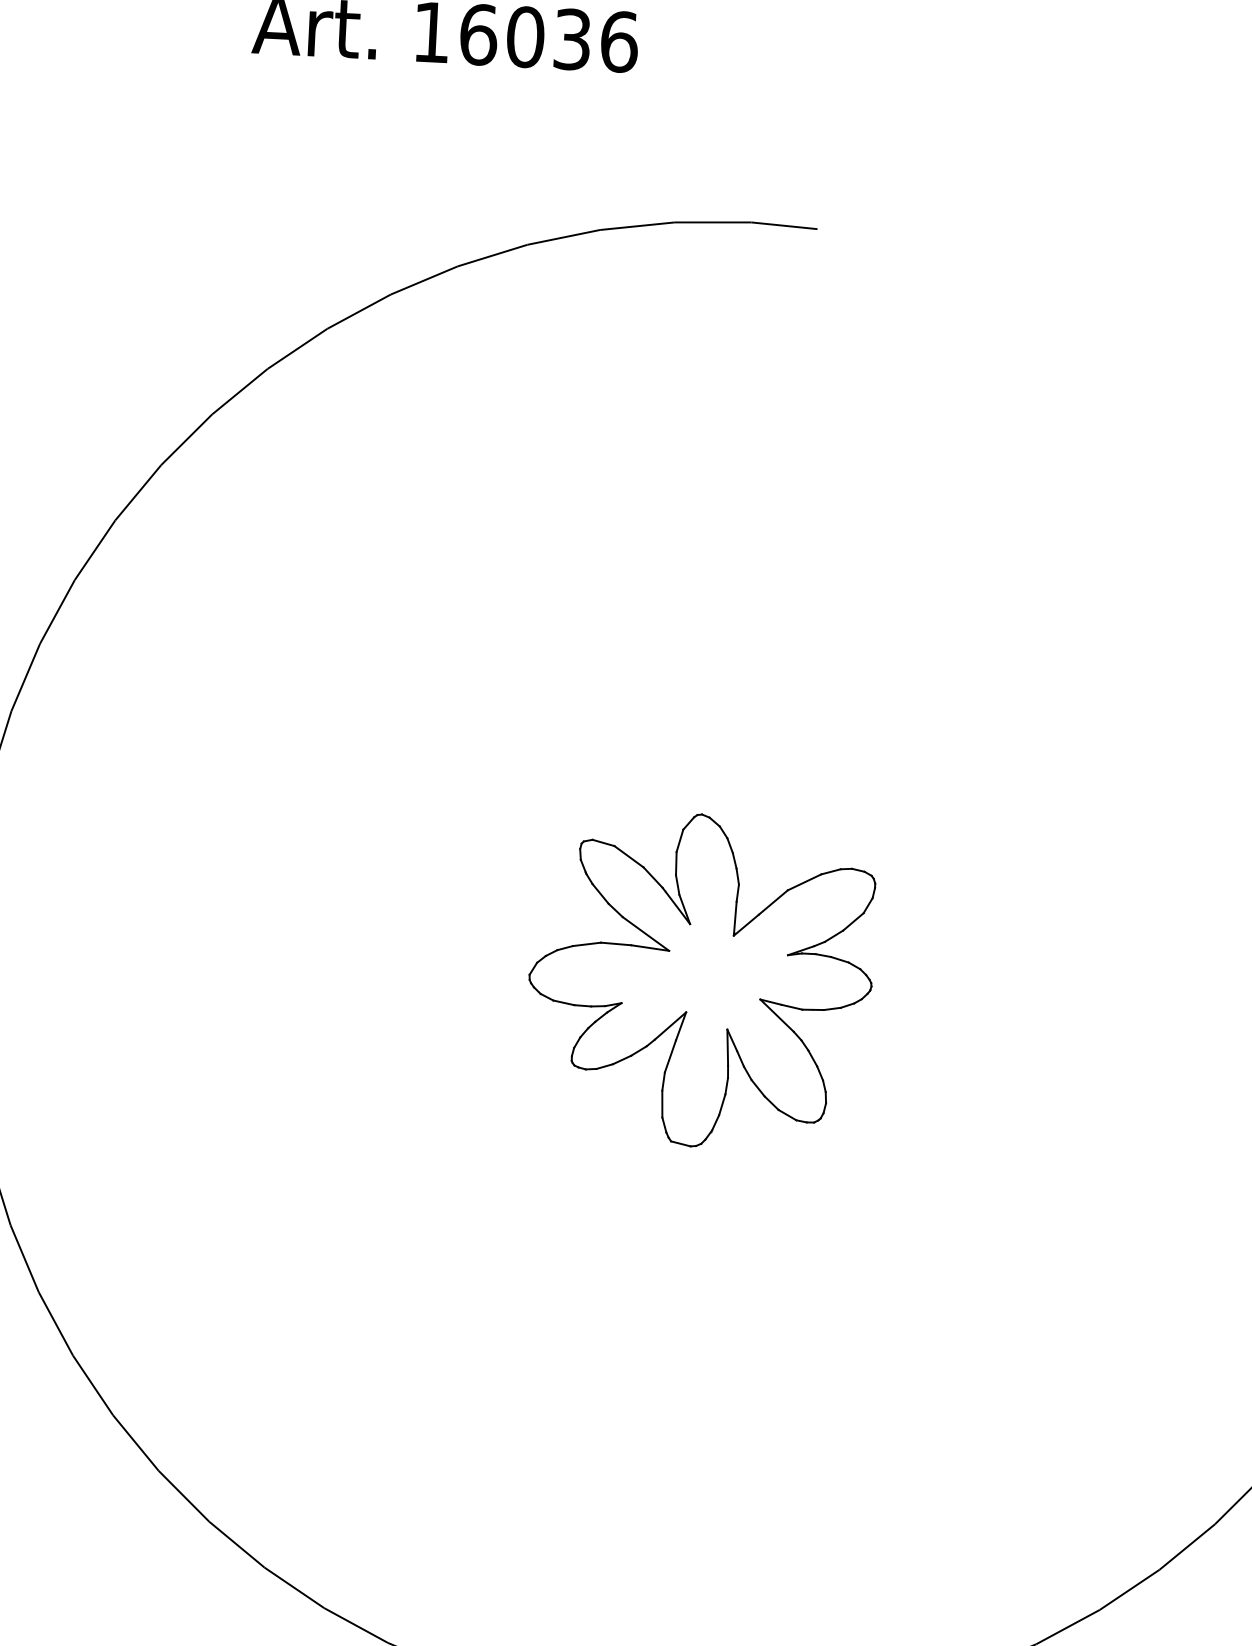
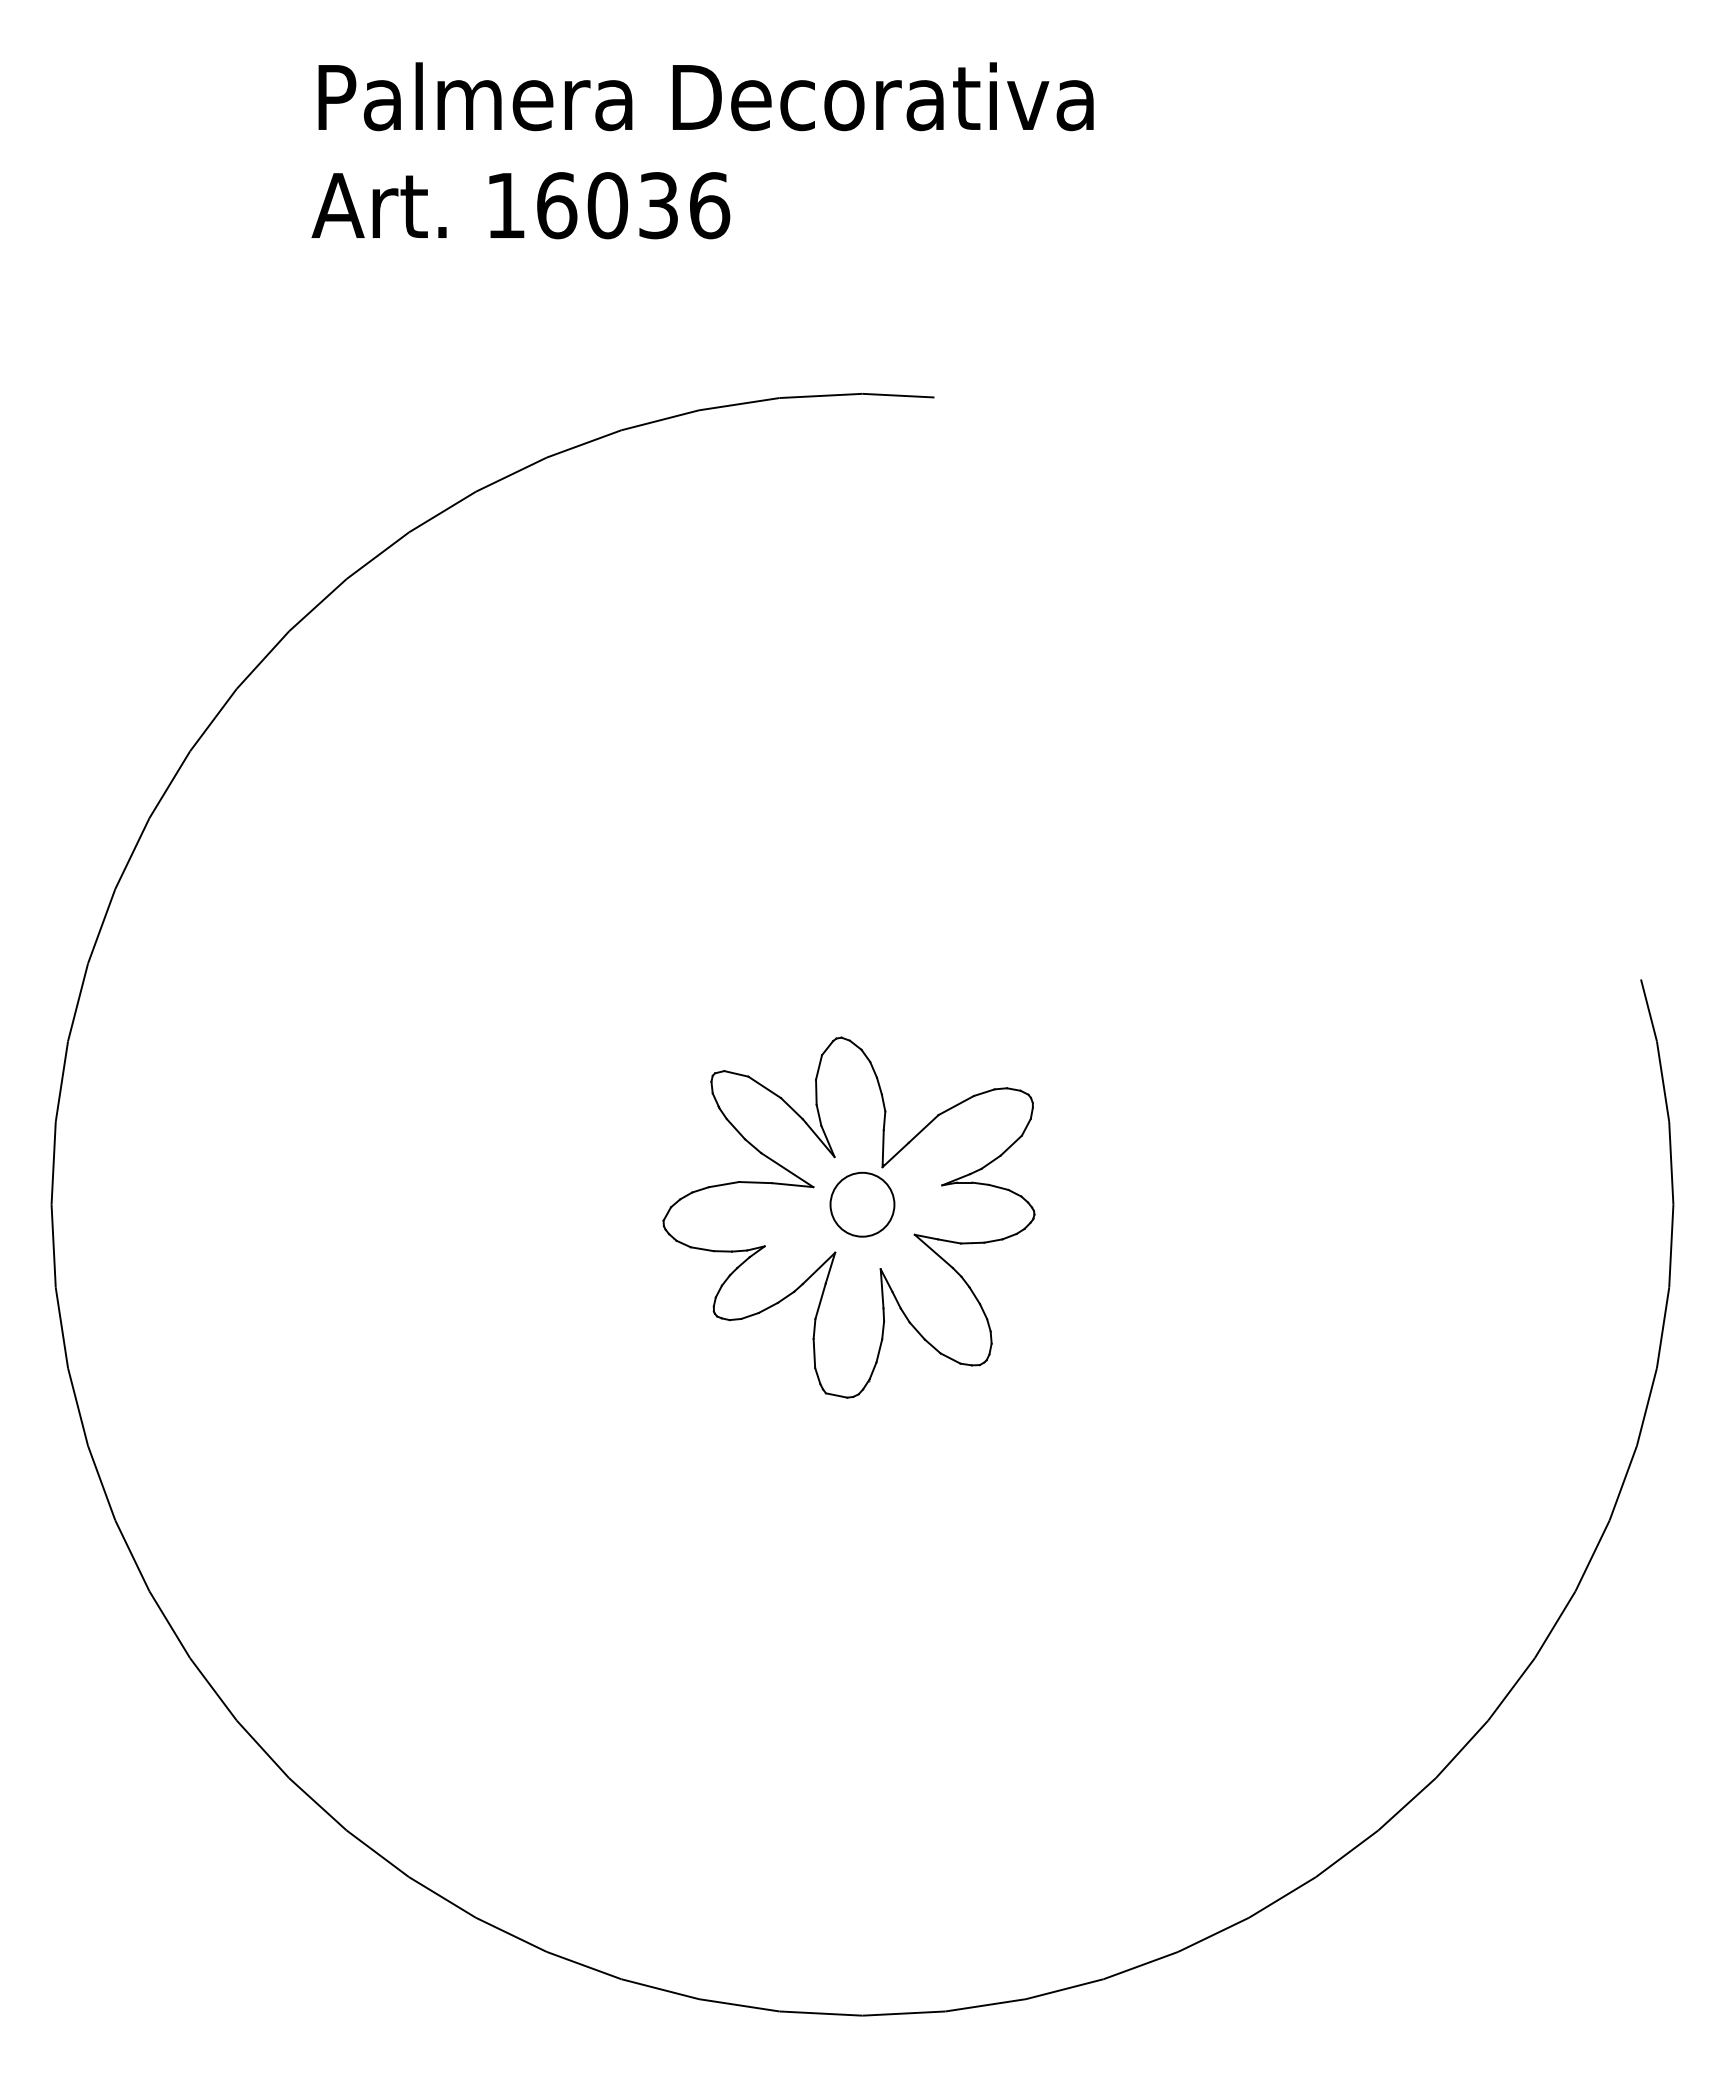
circle: (713, 969) -> (862, 1204), added

